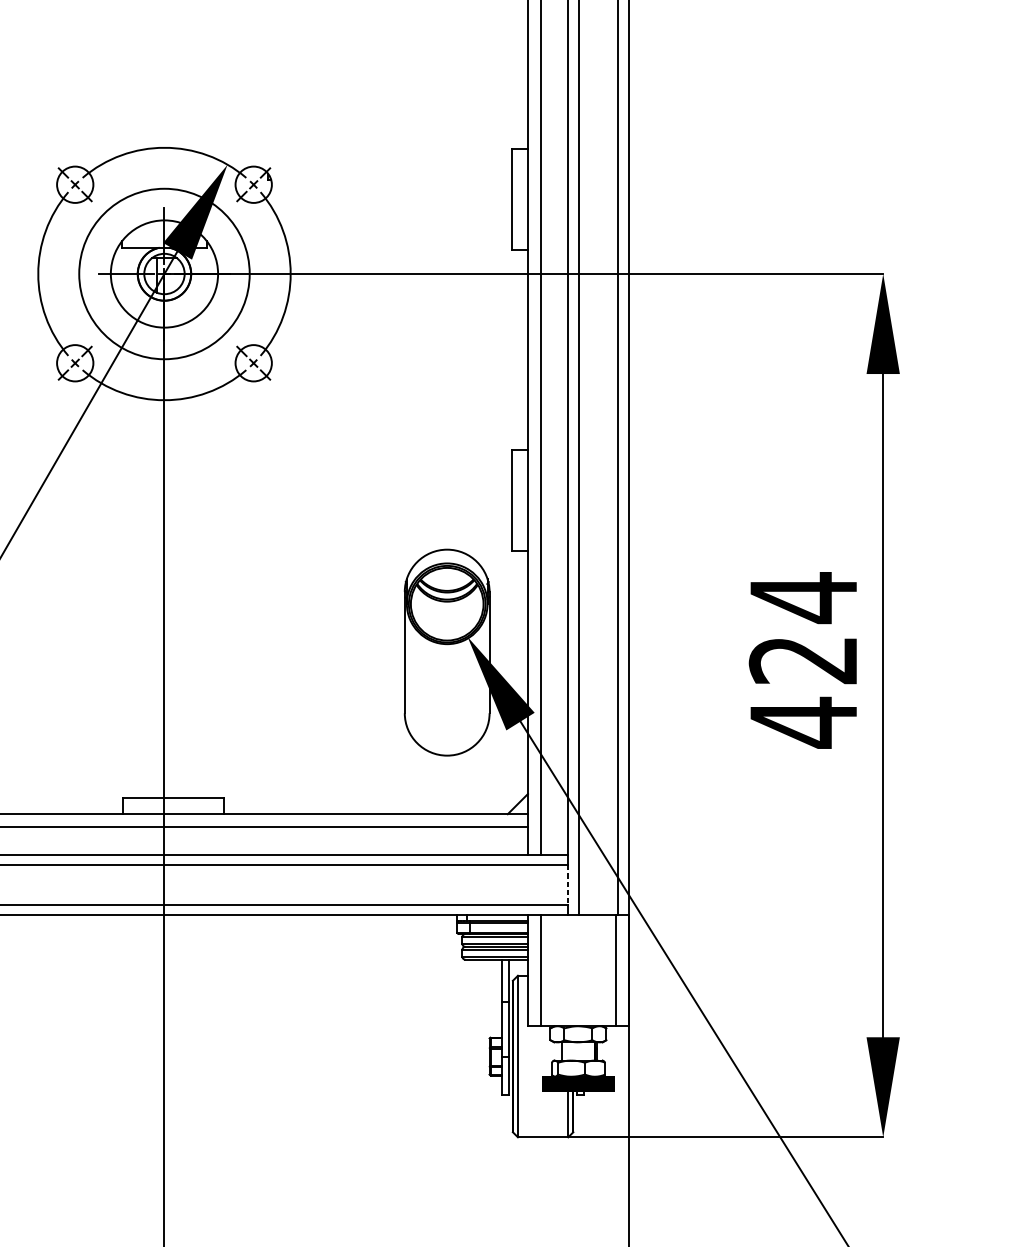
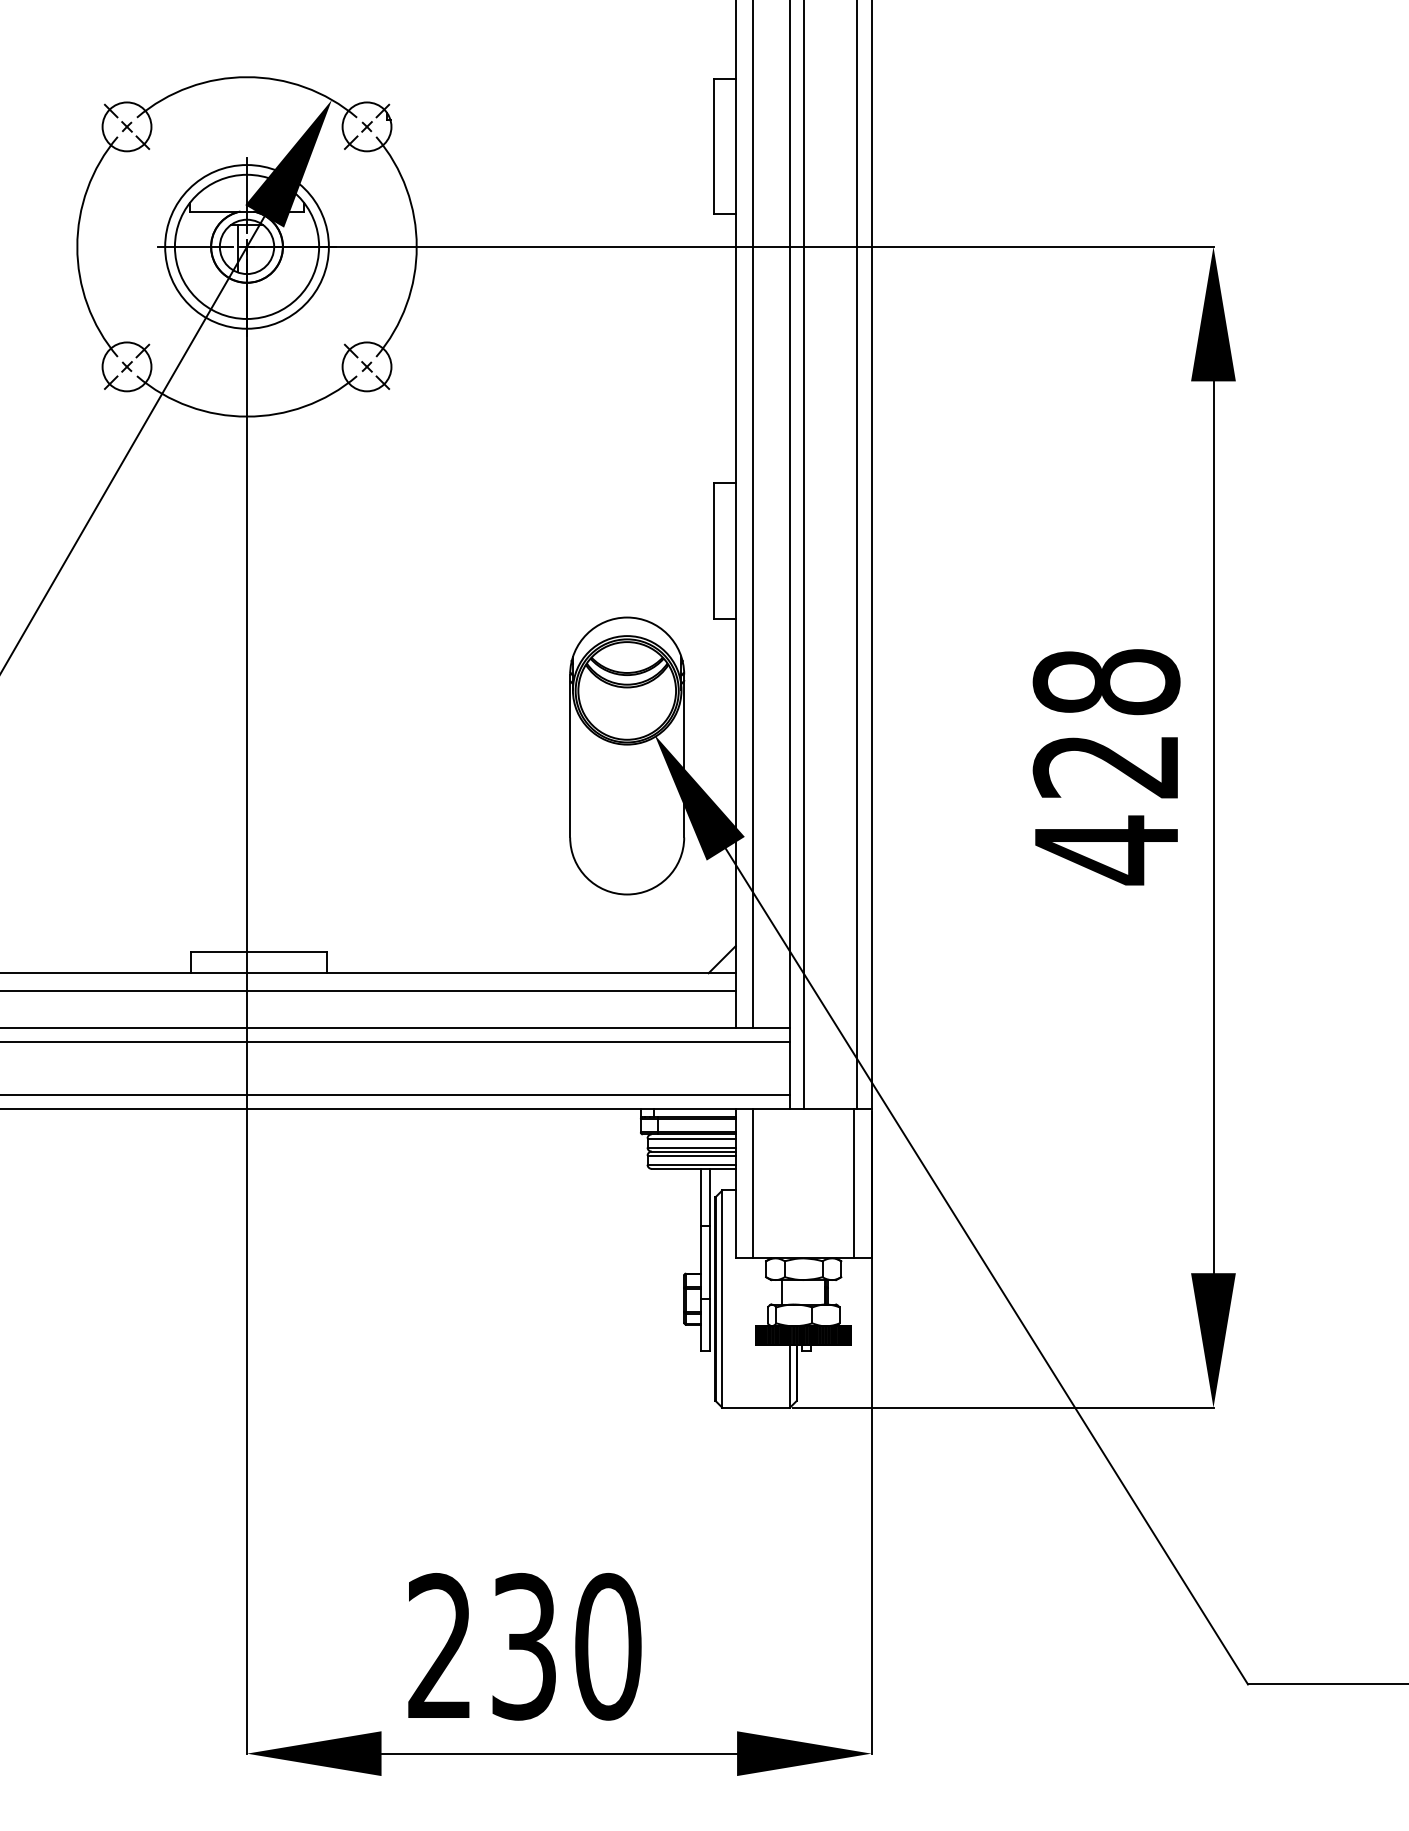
circle: (164, 273) -> (246, 246), size x0.71
text: (803, 597) -> (1106, 682), 424 -> 428
line: (568, 885) -> (790, 1068), dashed -> solid

